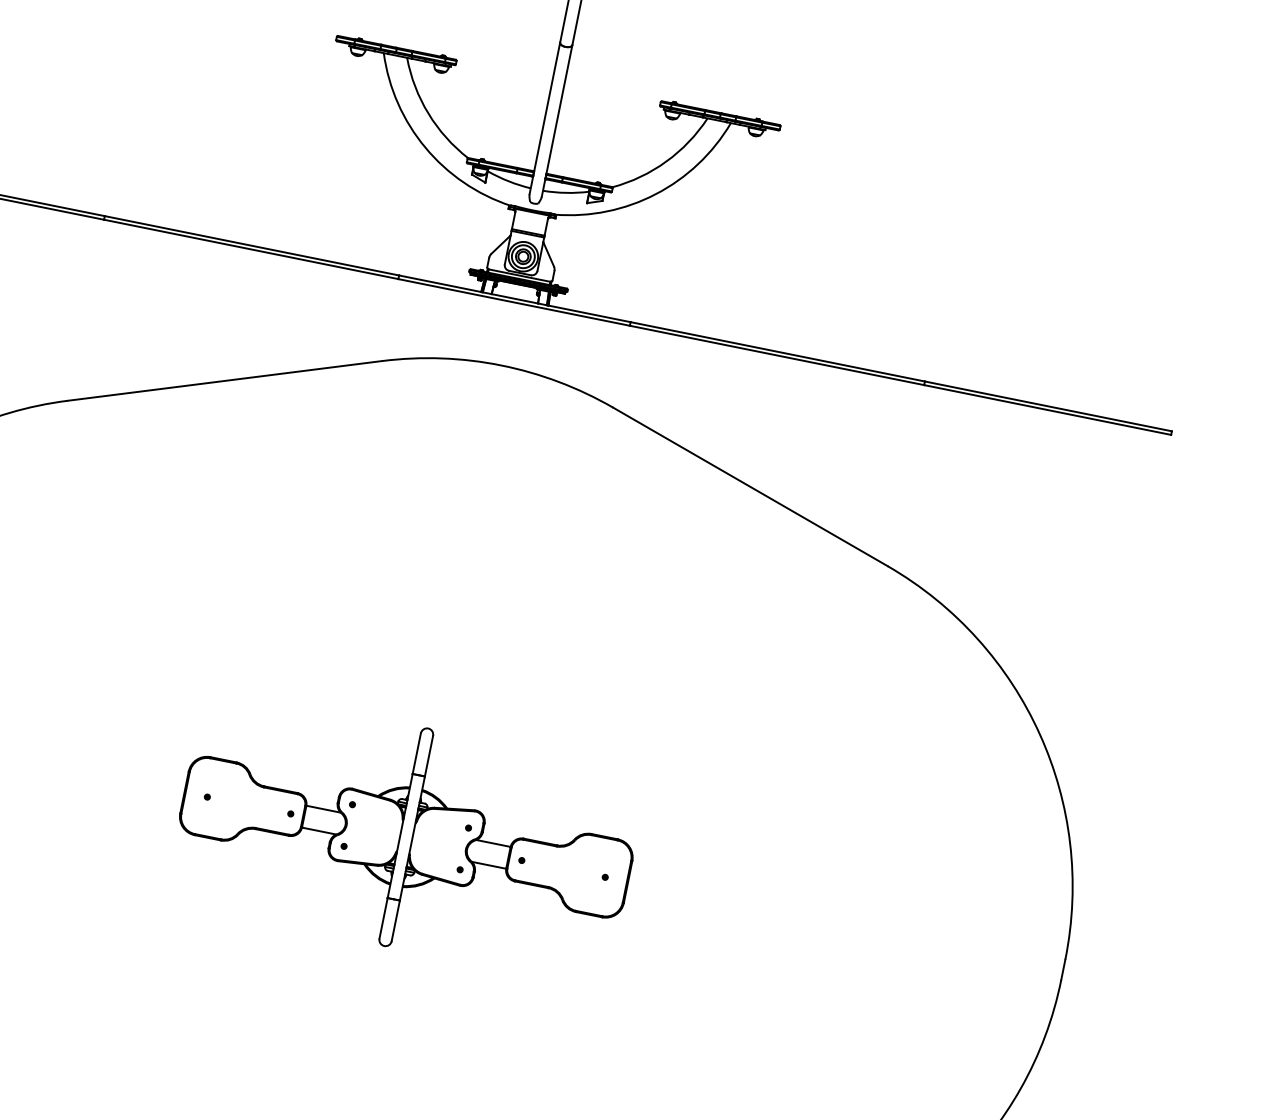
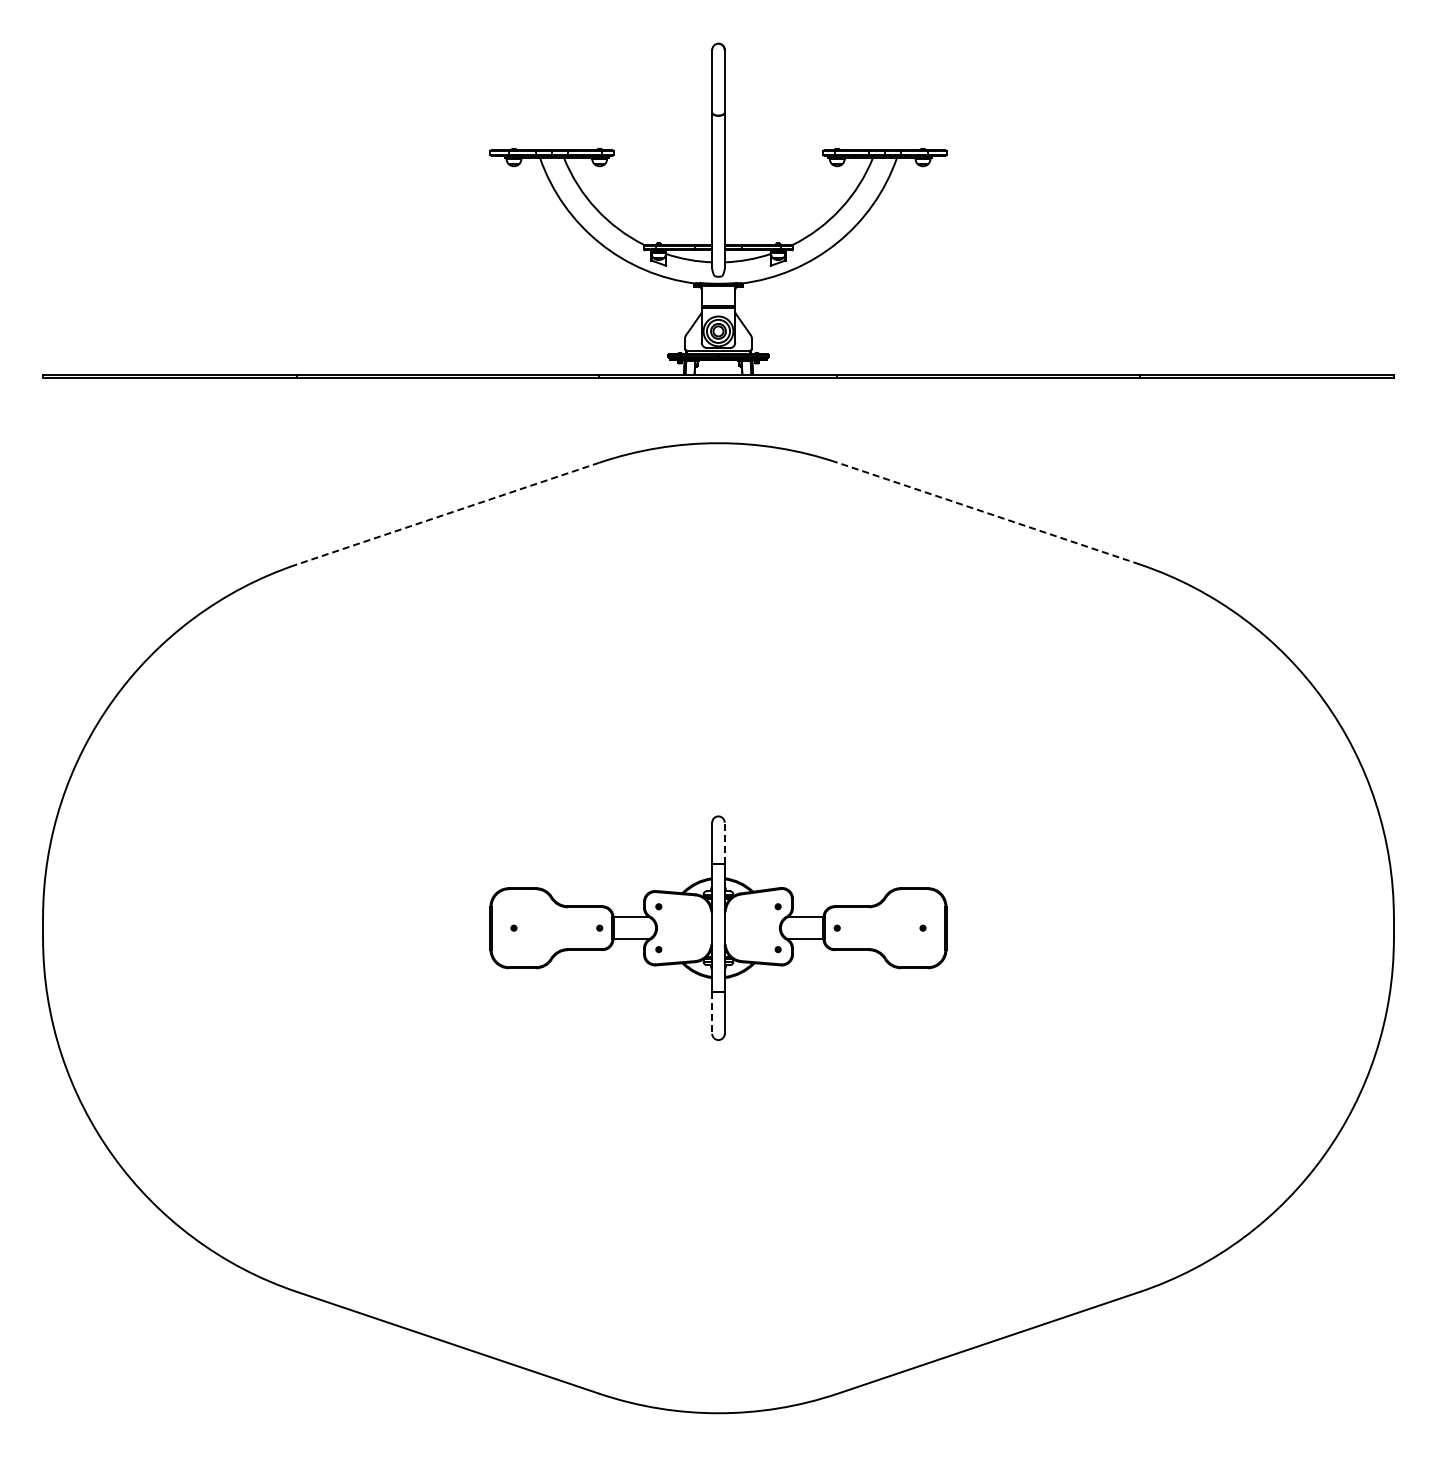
line: (225, 380) -> (448, 513), solid -> dashed
line: (750, 486) -> (988, 513), solid -> dashed
line: (428, 756) -> (724, 843), solid -> dashed
line: (383, 918) -> (712, 1012), solid -> dashed

